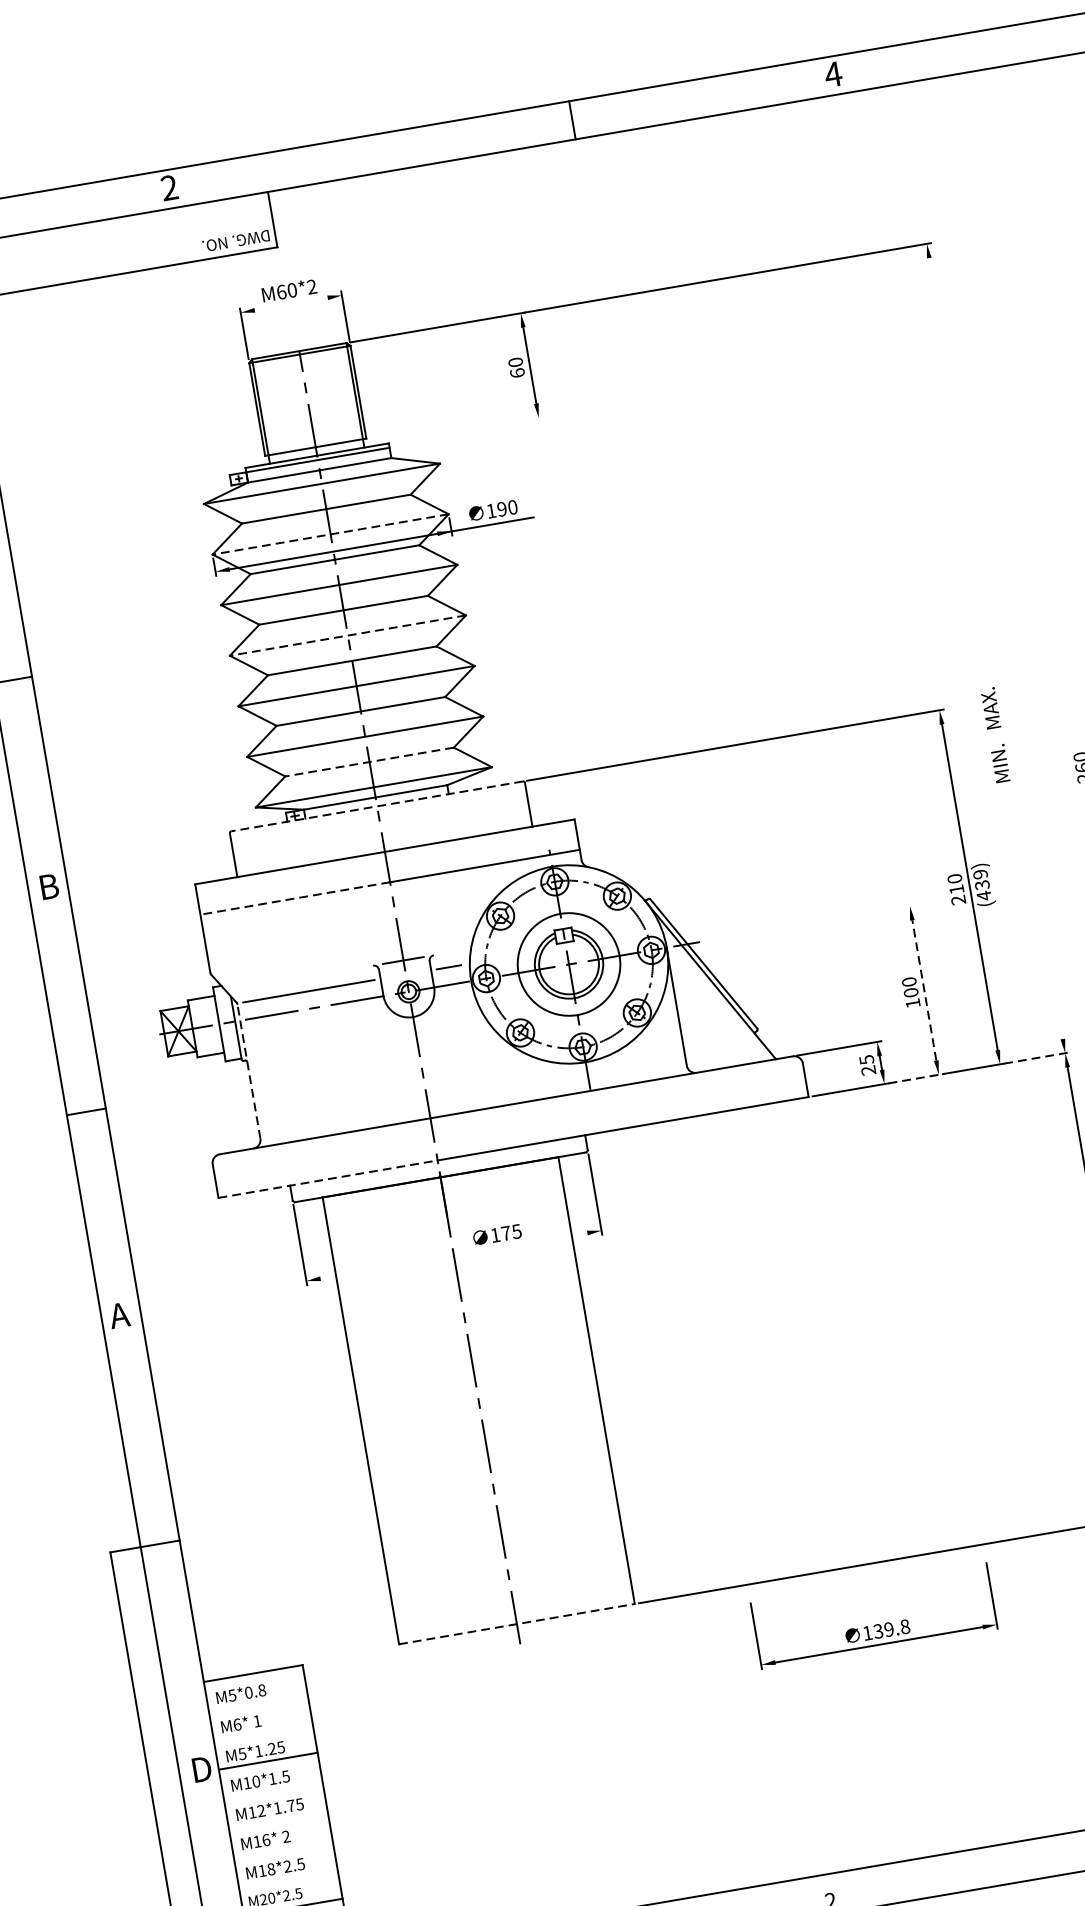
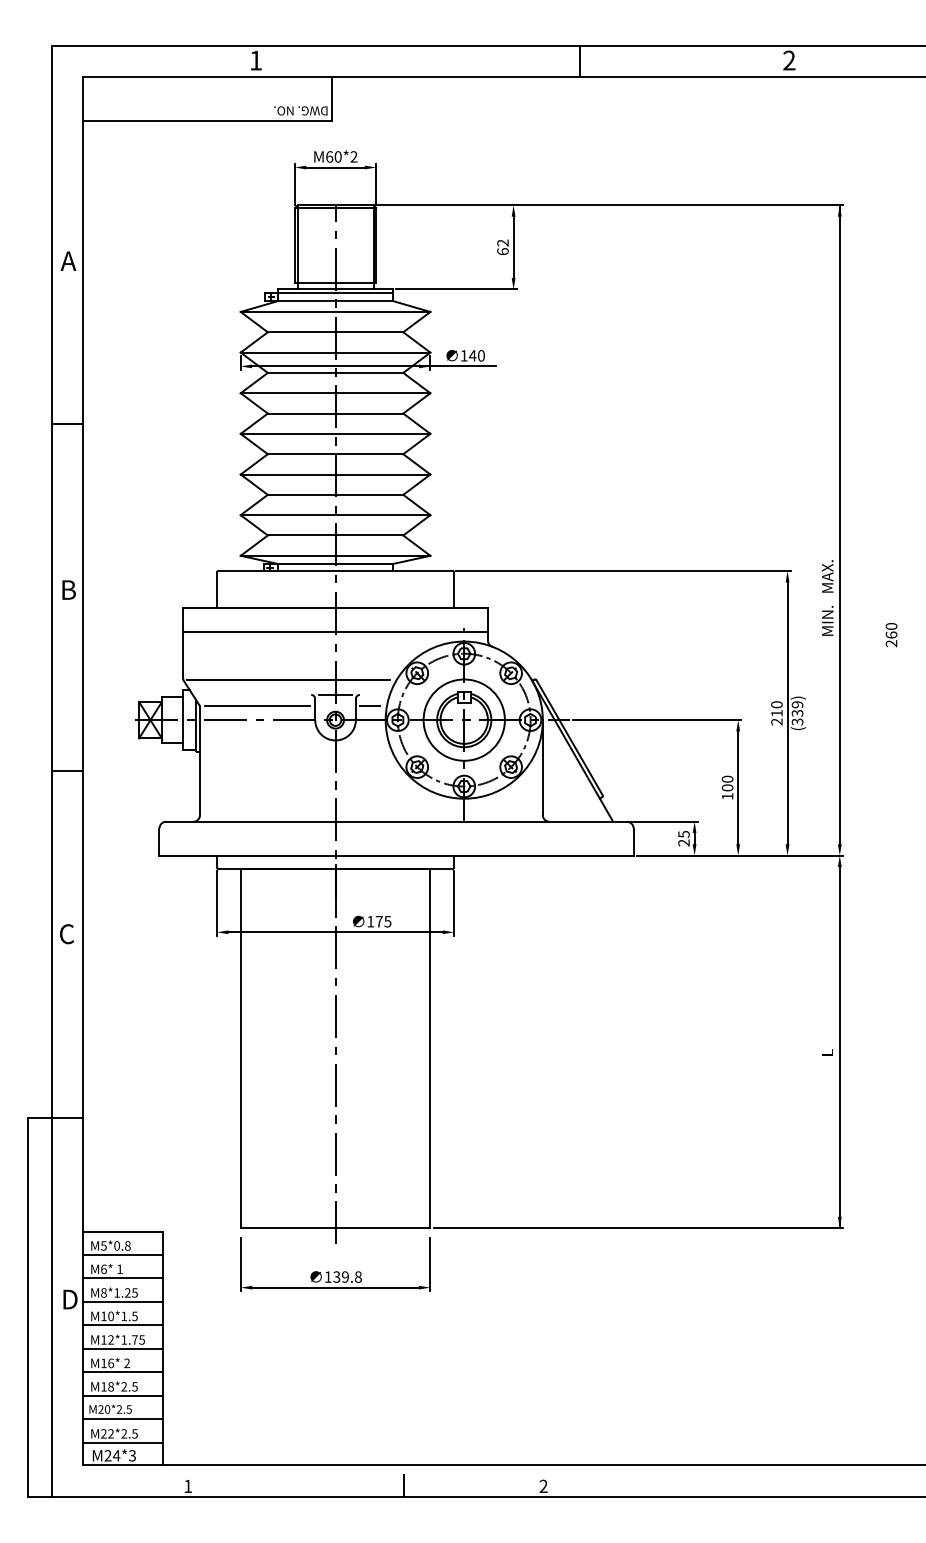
text: (832, 74) -> (788, 60), 4 -> 2
text: (170, 187) -> (256, 60), 2 -> 1
line: (291, 304) -> (335, 167), added
text: (514, 361) -> (502, 242), 60 -> 62
line: (467, 430) -> (456, 289), added
text: (501, 508) -> (472, 355), 190 -> 140
line: (330, 534) -> (335, 352), dashed -> solid
line: (347, 635) -> (335, 433), dashed -> solid
line: (994, 641) -> (839, 524), added
line: (369, 762) -> (335, 535), dashed -> solid
line: (377, 806) -> (335, 571), dashed -> solid
text: (984, 895) -> (797, 721), (439) -> (339)
line: (294, 899) -> (258, 632), dashed -> solid
line: (808, 924) -> (656, 720), added
line: (340, 951) -> (287, 679), added
line: (924, 989) -> (738, 787), dashed -> solid
line: (1037, 1057) -> (817, 855), dashed -> solid
line: (249, 1072) -> (200, 761), dashed -> solid
line: (915, 1078) -> (719, 855), dashed -> solid
line: (329, 1178) -> (248, 855), dashed -> solid
line: (453, 1256) -> (335, 932), added
text: (119, 1315) -> (66, 934), A -> C
line: (516, 1624) -> (335, 1228), dashed -> solid
part: (875, 1624) -> (335, 1271), moved
line: (257, 1703) -> (122, 1255), added
line: (262, 1732) -> (122, 1278), added
text: (241, 1753) -> (103, 1292), M5*1.25 -> M8*1.25
line: (272, 1790) -> (122, 1325), added
line: (277, 1819) -> (122, 1348), added
line: (282, 1849) -> (122, 1372), added
line: (287, 1877) -> (122, 1395), added

